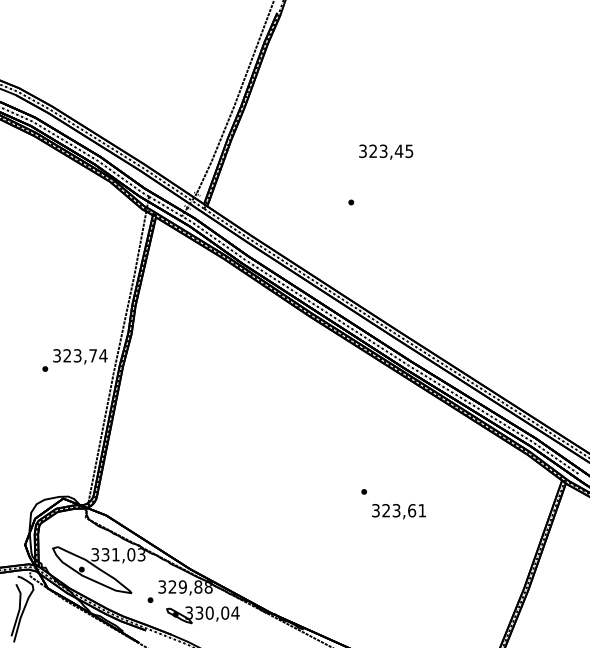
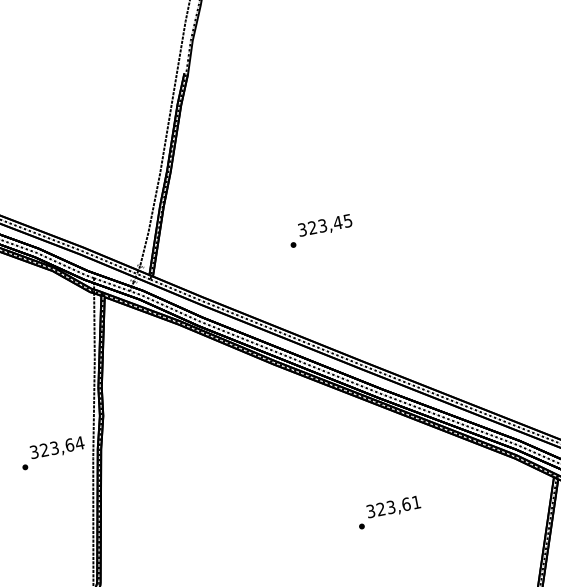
text: (386, 151) -> (325, 225), moved
text: (93, 355) -> (70, 444), 323,74 -> 323,64
text: (398, 511) -> (393, 507), moved

